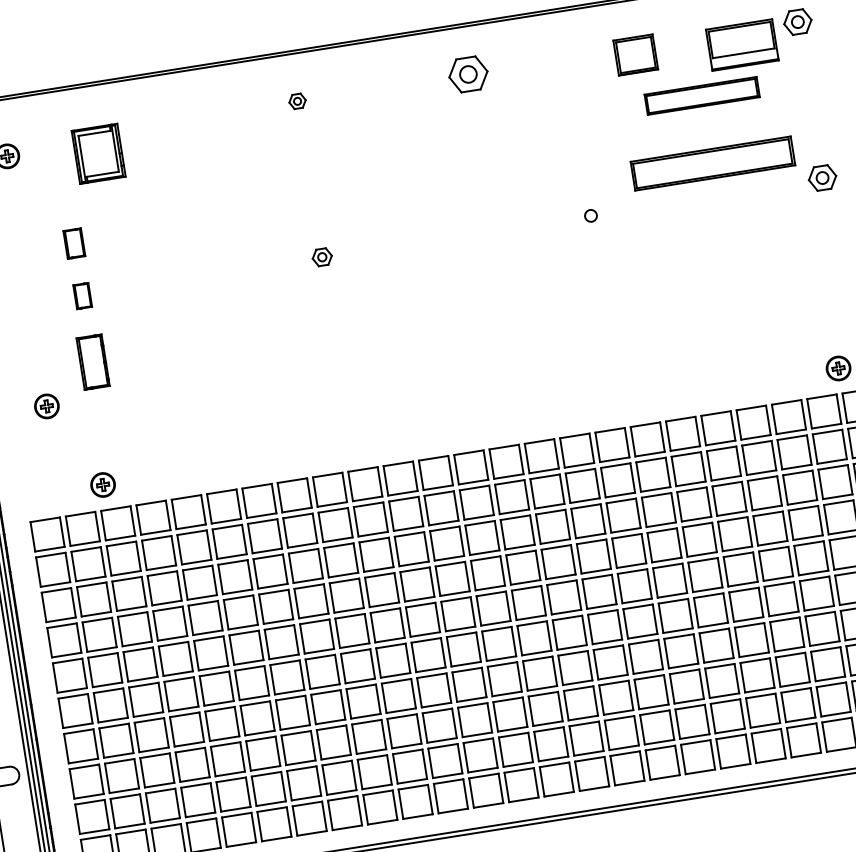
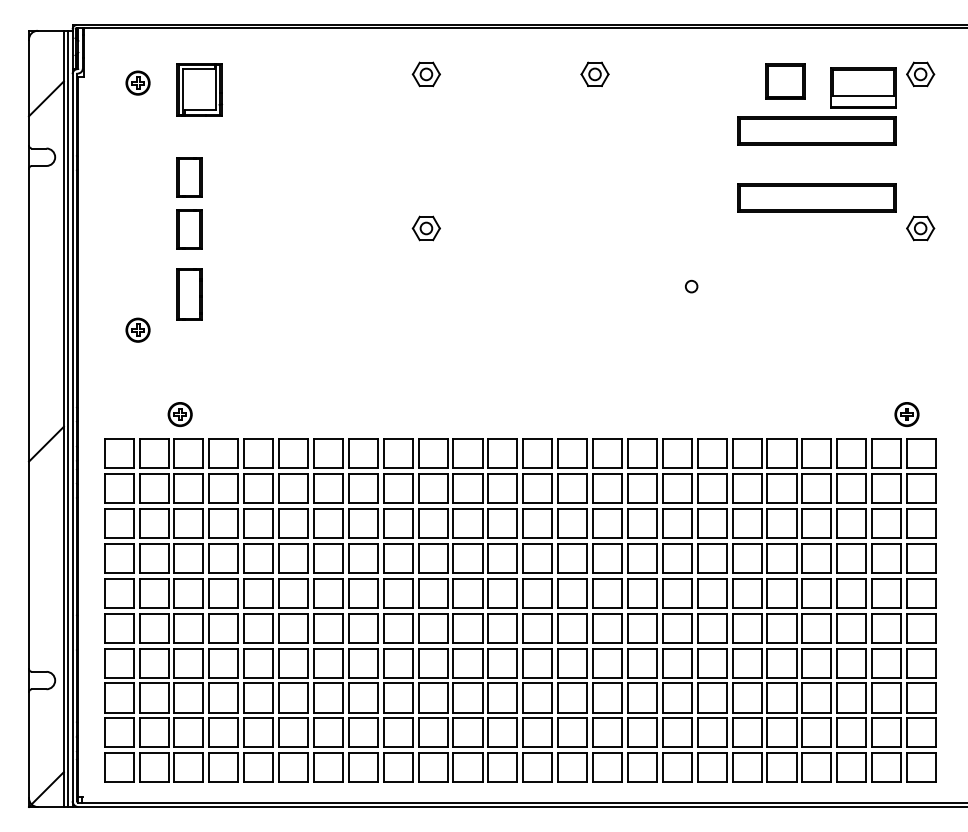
part: (635, 55) -> (785, 81), moved
part: (467, 73) -> (594, 73), size x0.71
part: (701, 95) -> (816, 130), size x1.43
part: (296, 101) -> (425, 74), size x1.67
part: (98, 153) -> (199, 89), moved
circle: (590, 215) -> (691, 286), moved
part: (74, 243) -> (189, 177), size x1.43
part: (321, 257) -> (425, 228), size x1.43
part: (82, 296) -> (189, 229), size x1.67

